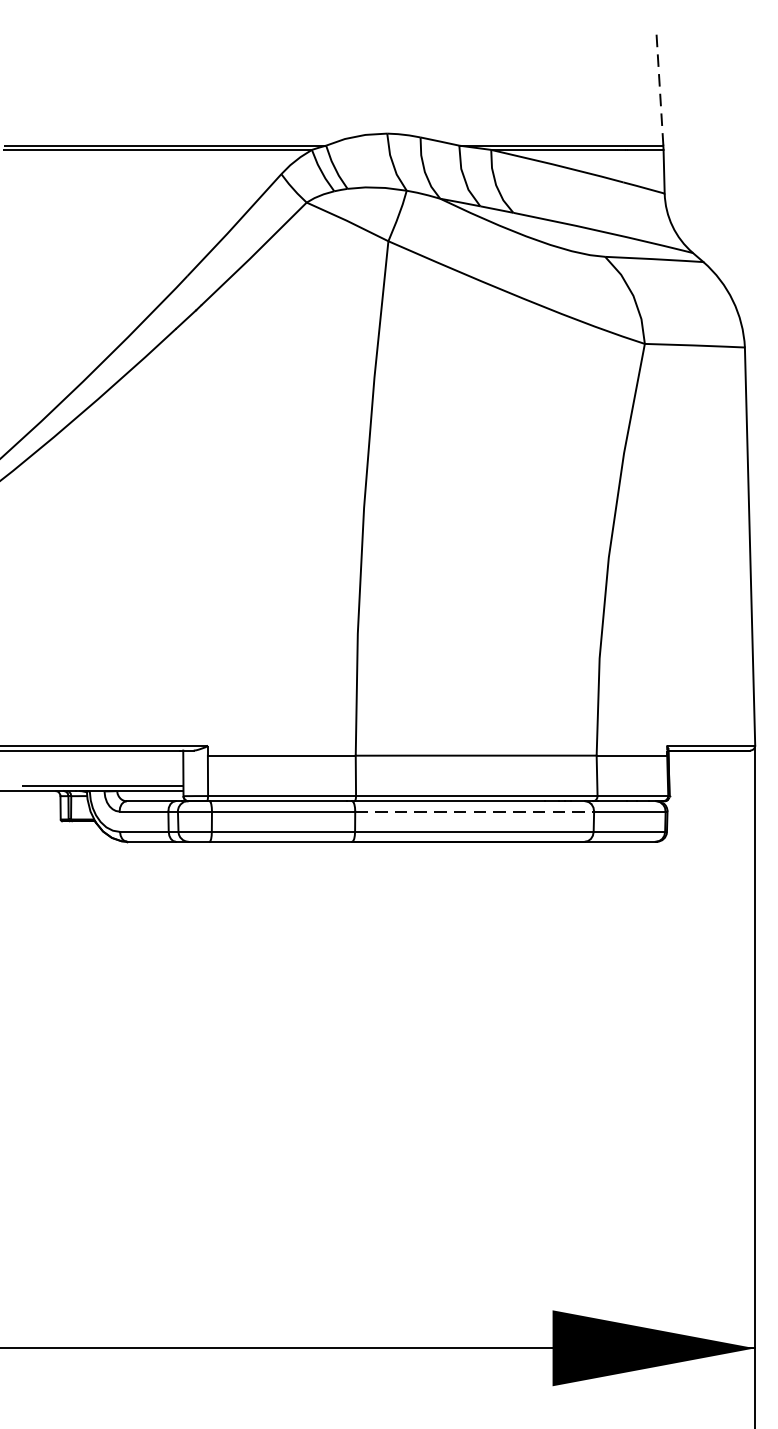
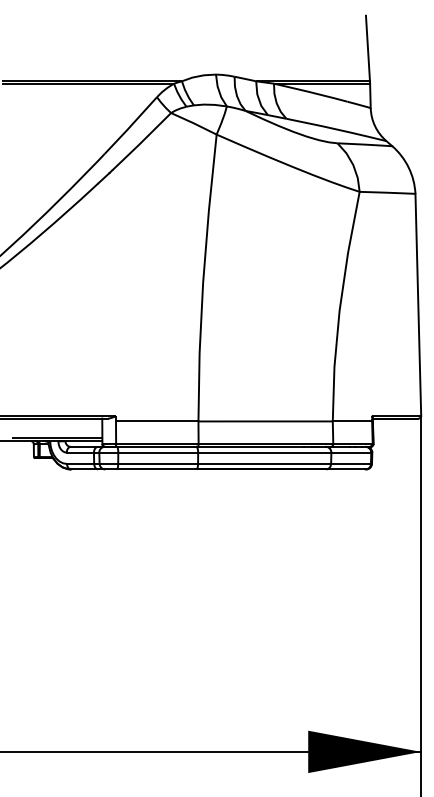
line: (658, 86) -> (367, 48), dashed -> solid
line: (474, 811) -> (264, 452), dashed -> solid

